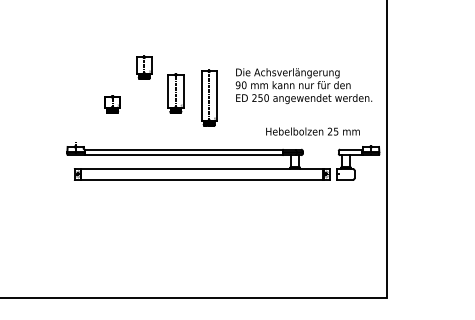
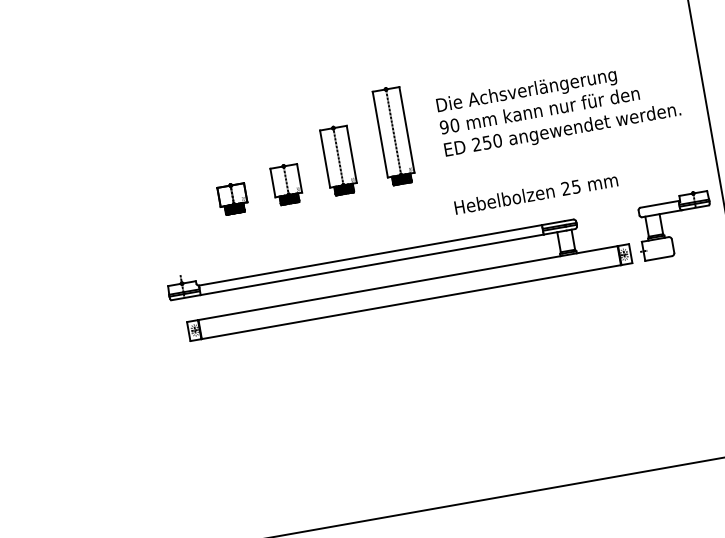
part: (144, 67) -> (287, 183), moved
part: (209, 97) -> (394, 134), moved
text: (312, 131) -> (535, 193), moved

